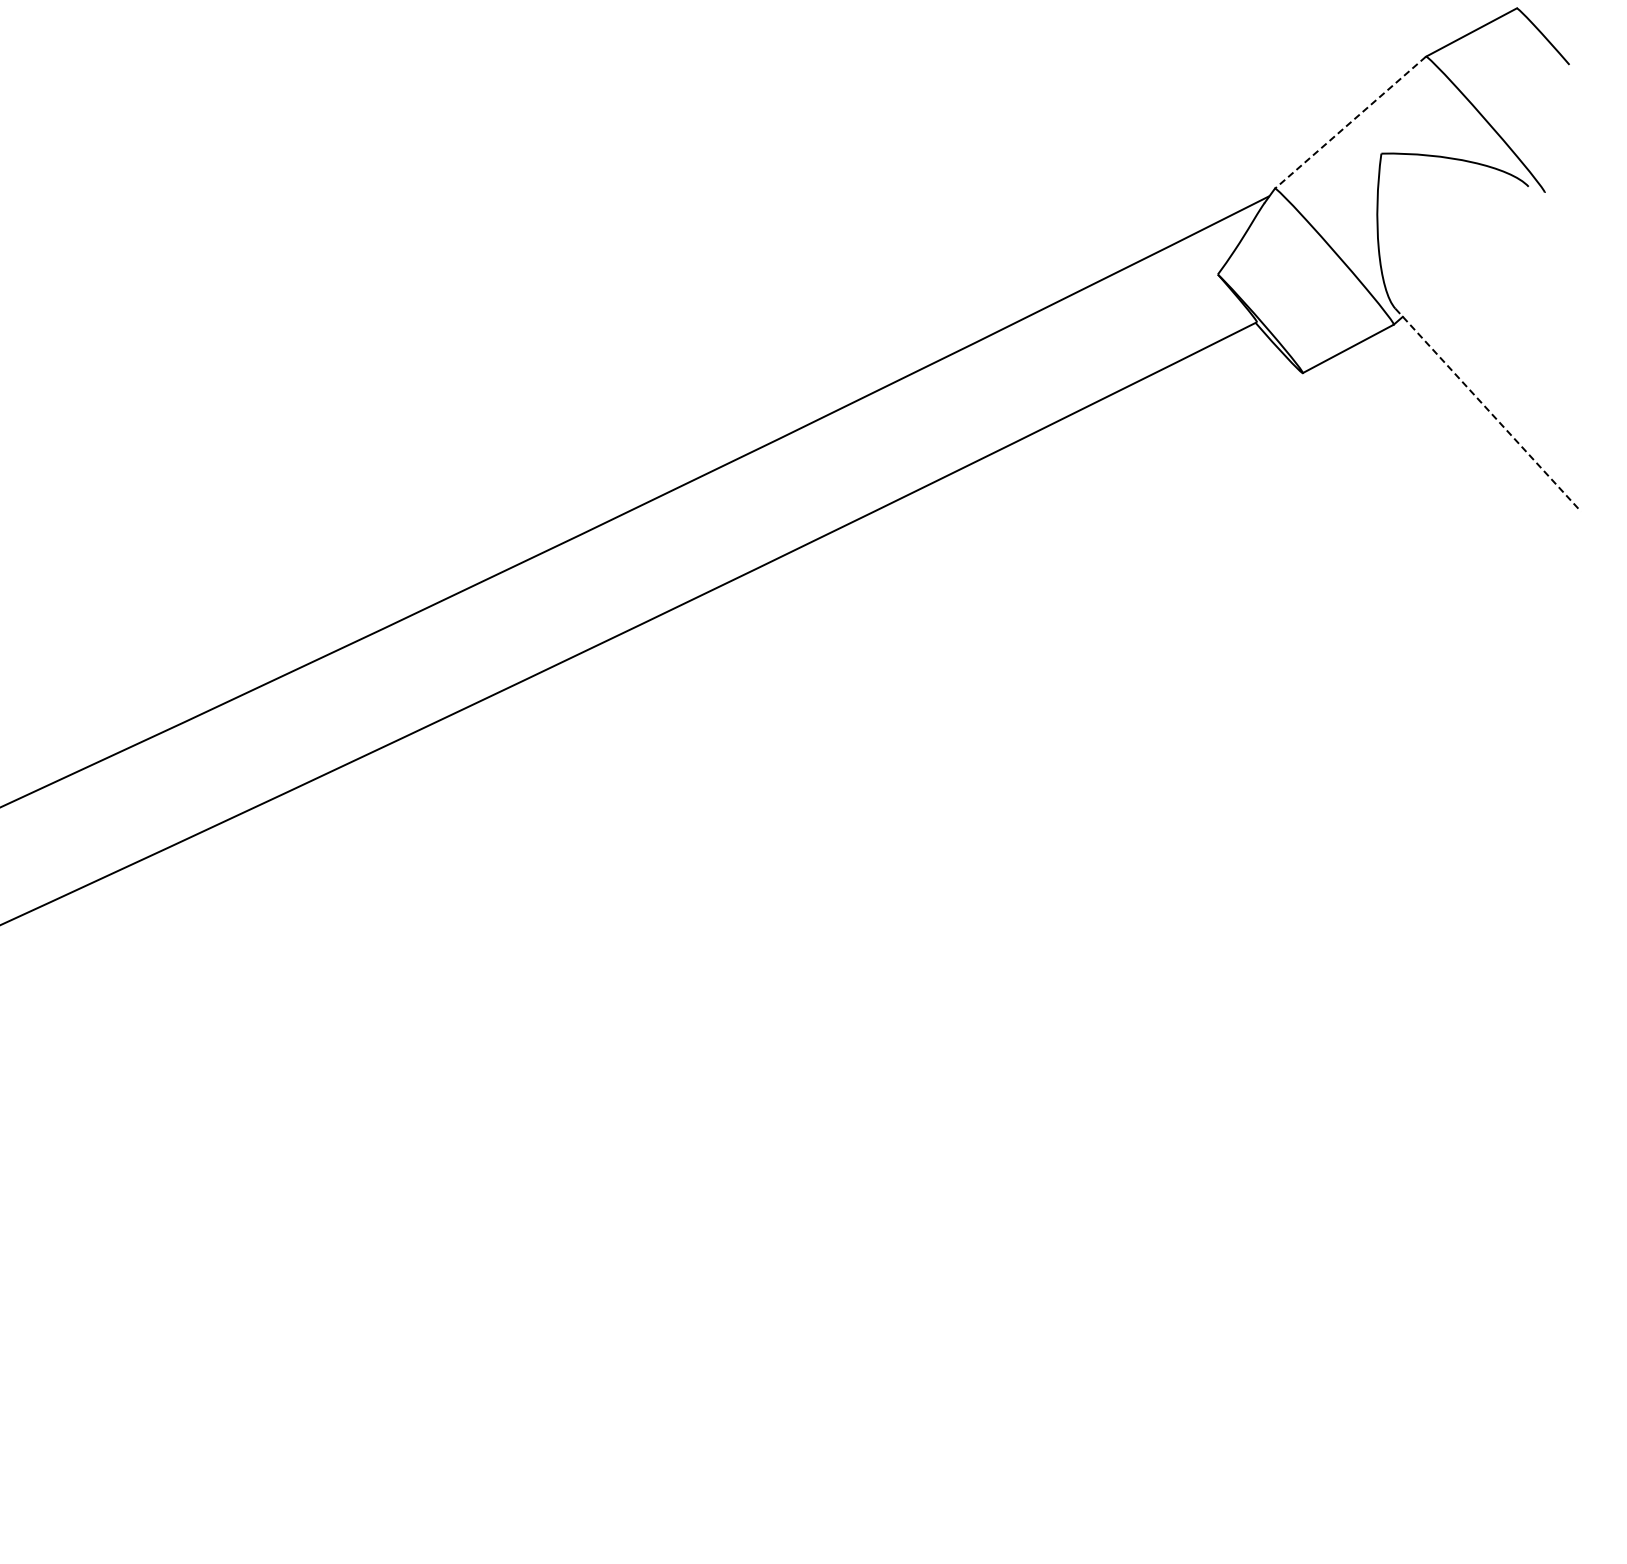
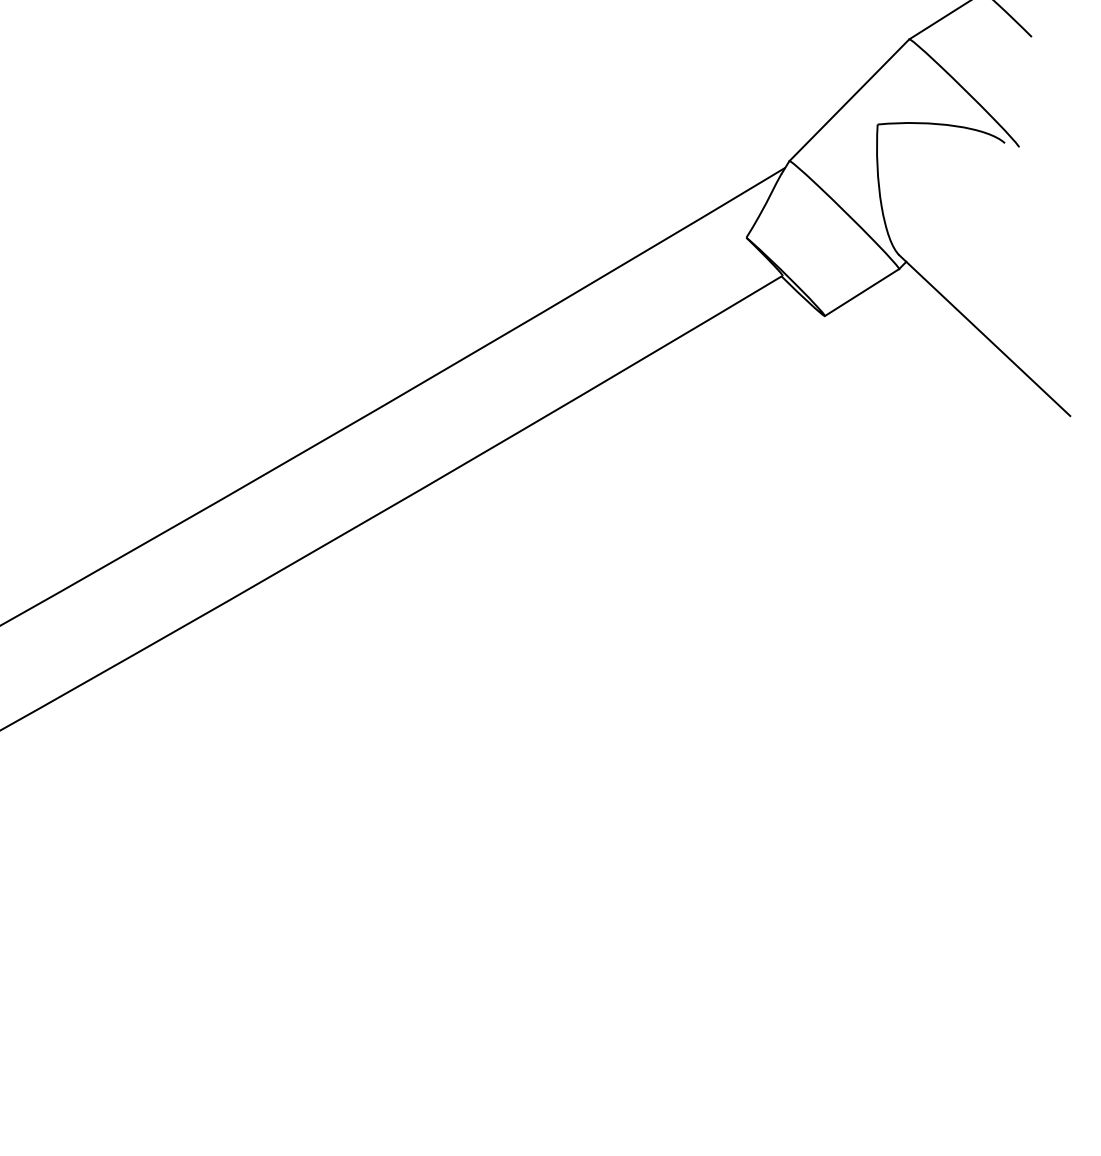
line: (1350, 123) -> (849, 100), dashed -> solid
line: (1488, 410) -> (985, 336), dashed -> solid

